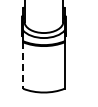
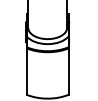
line: (23, 65) -> (27, 71), dashed -> solid

